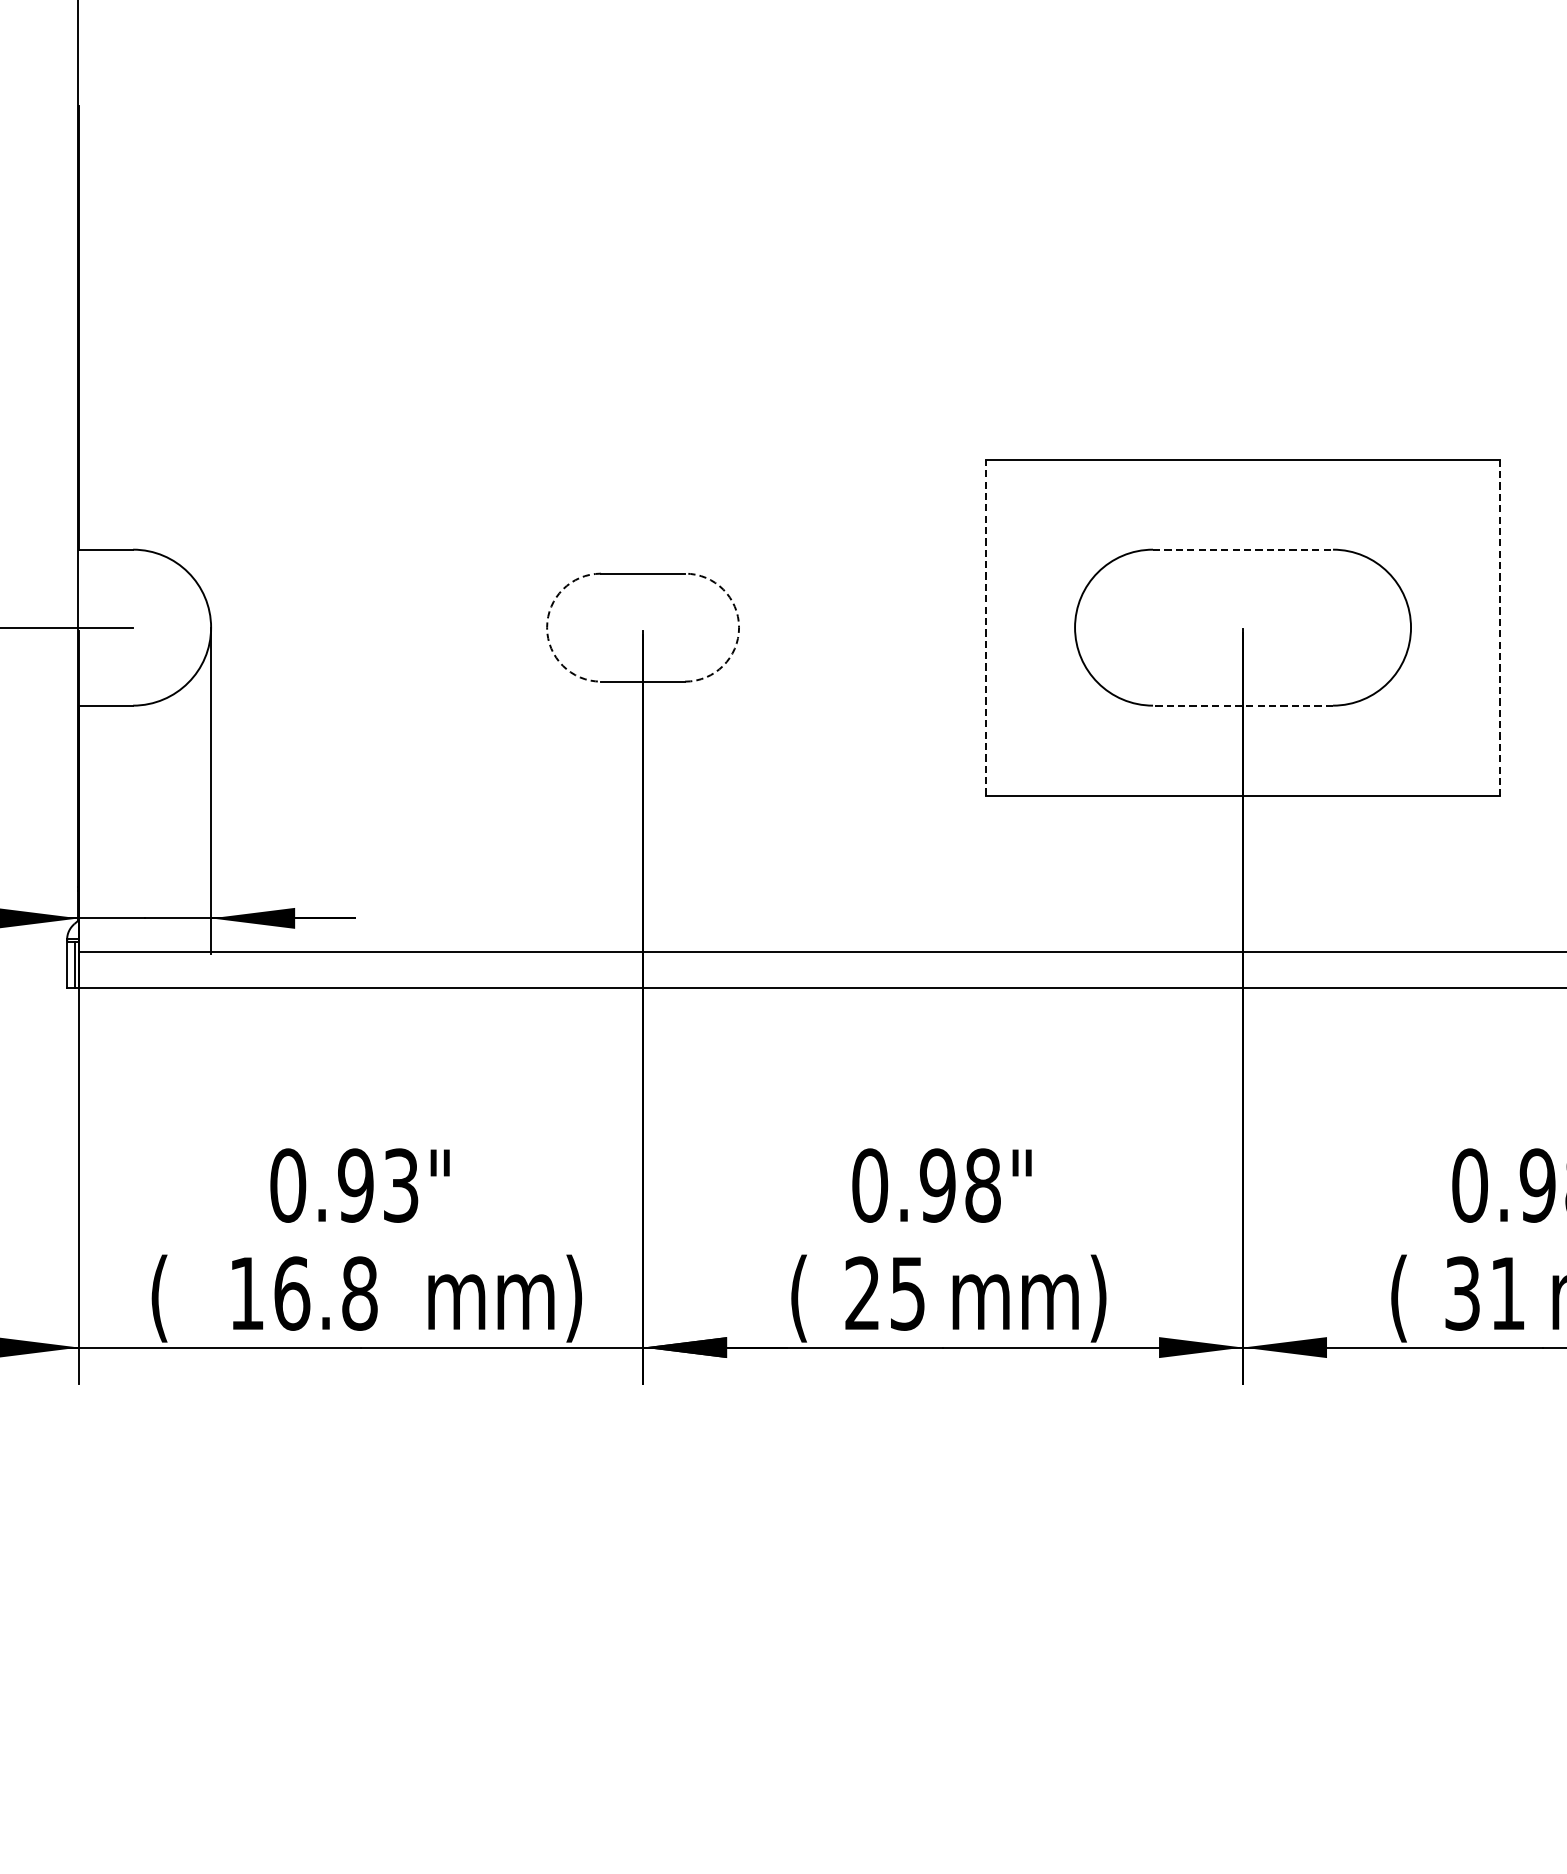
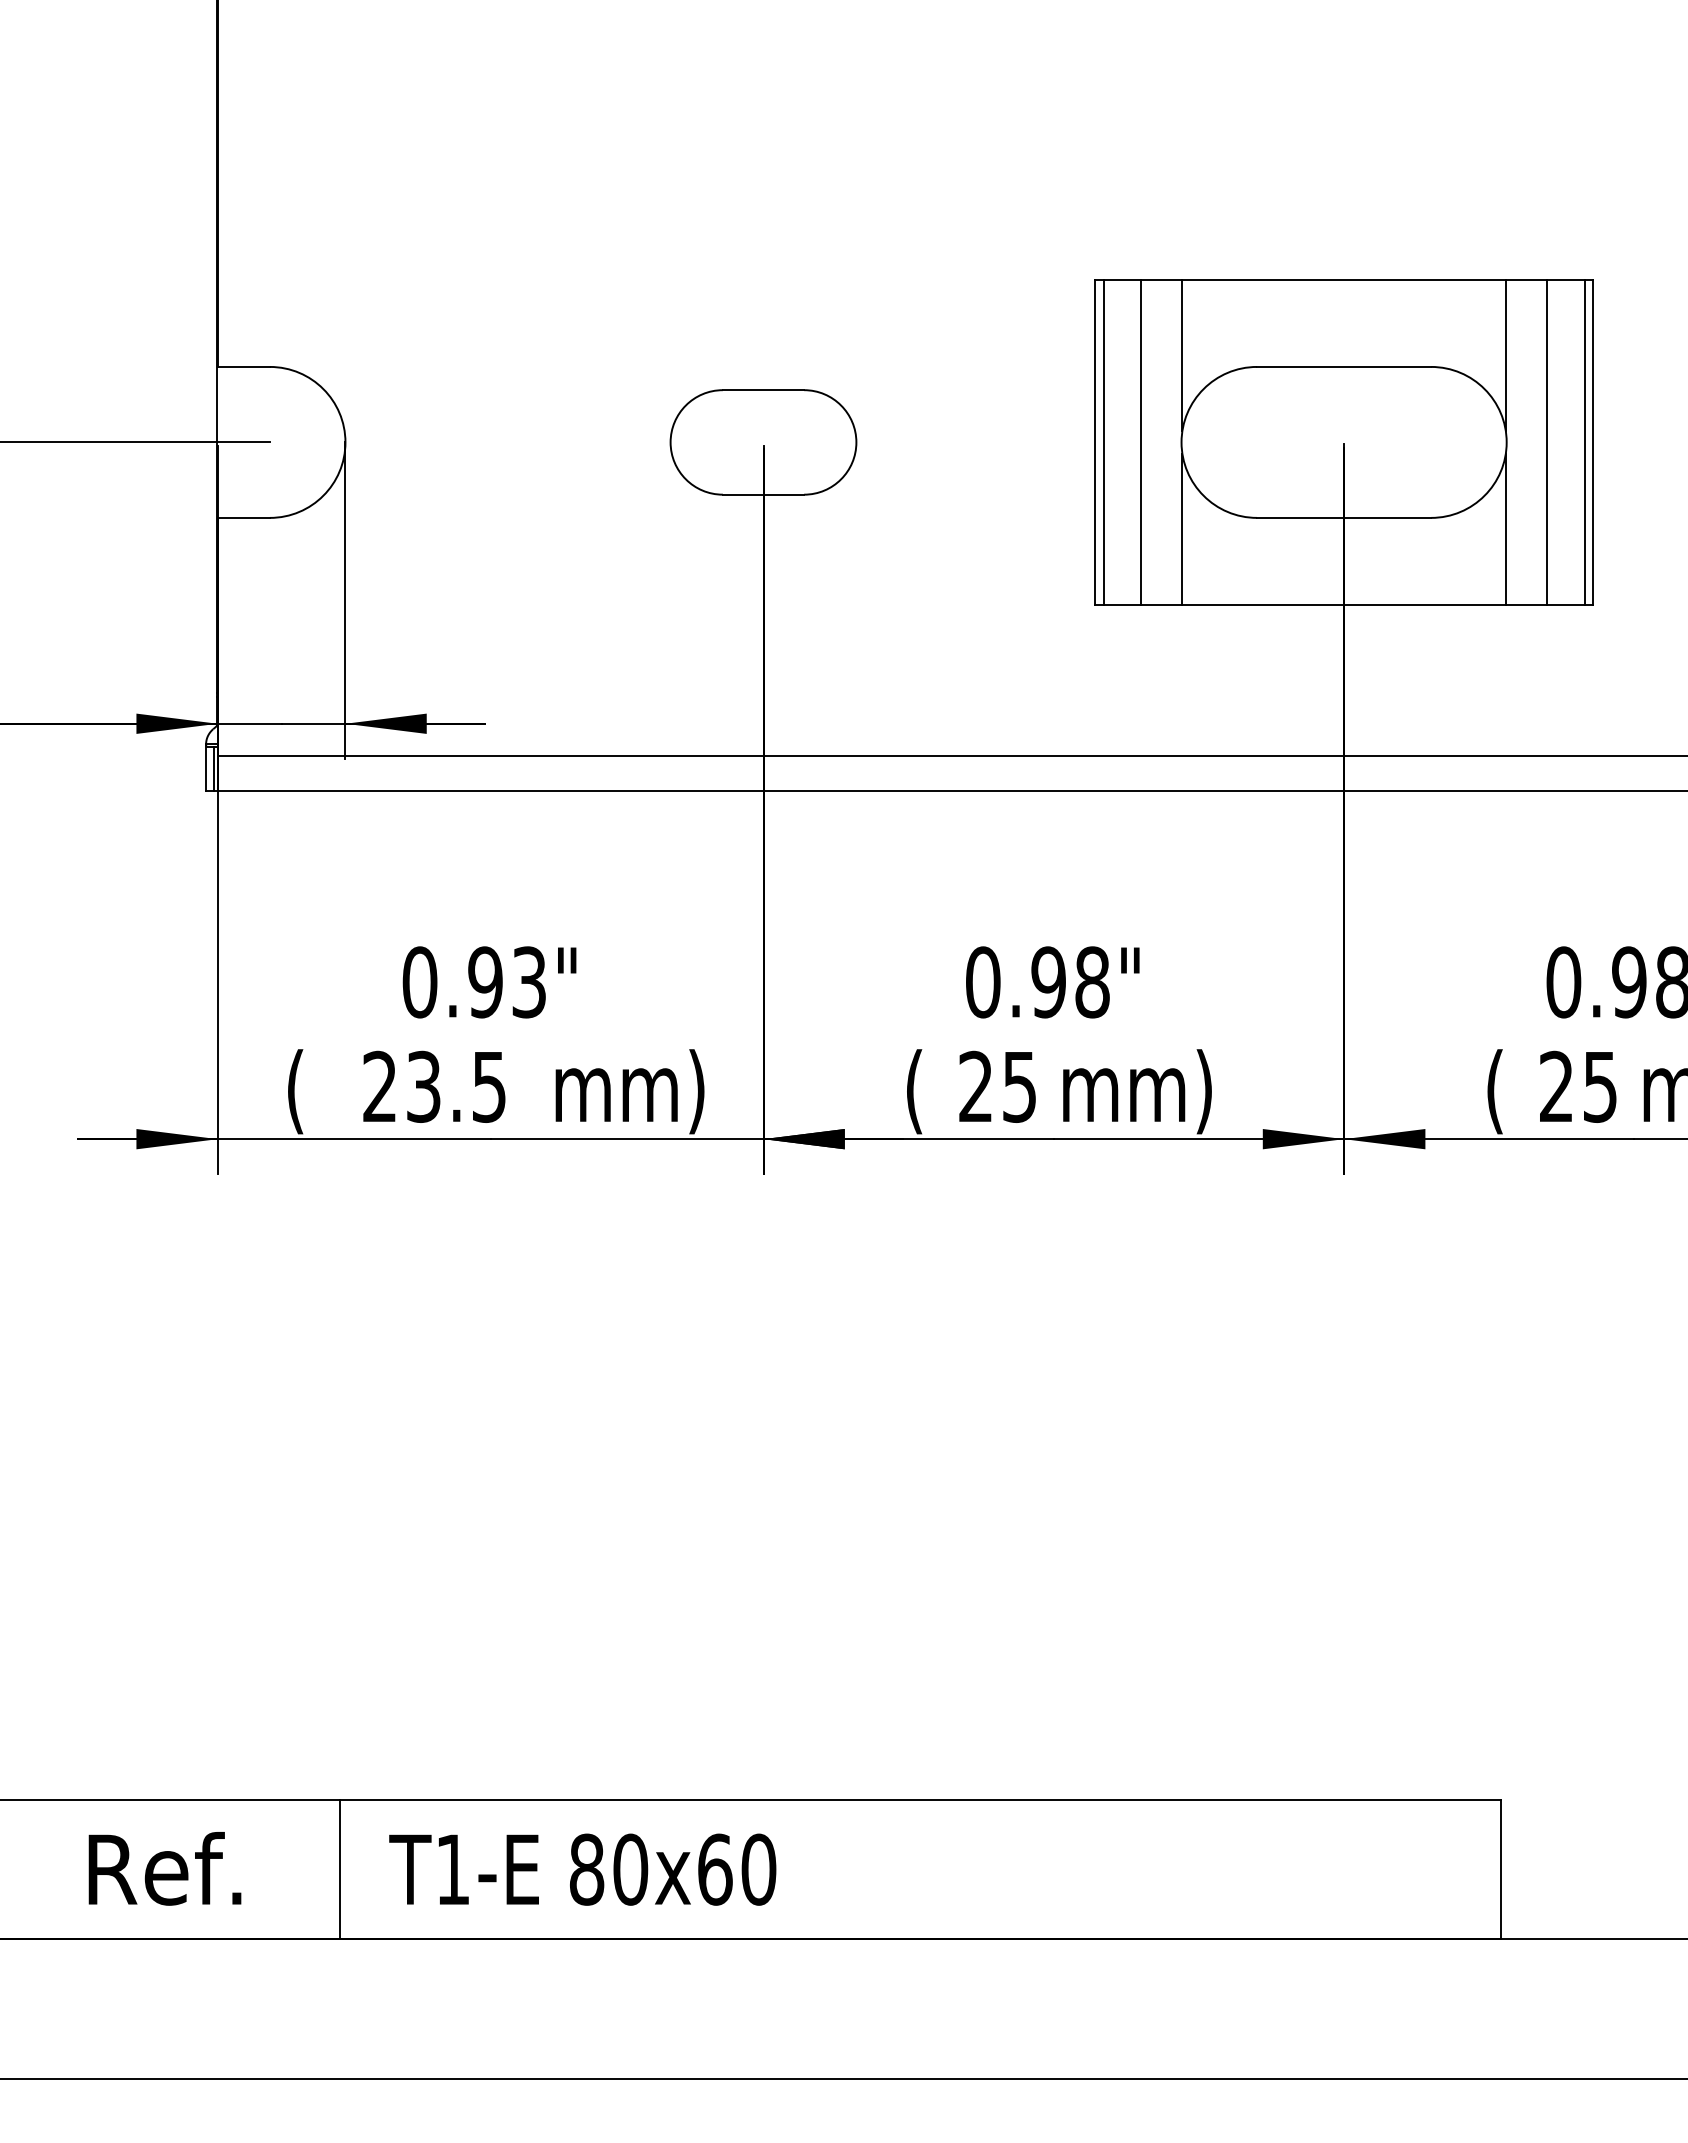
line: (1076, 537) -> (1182, 355), added
line: (1409, 537) -> (1505, 355), added
line: (1243, 549) -> (1344, 366), dashed -> solid
arc: (546, 627) -> (670, 442), dashed -> solid
arc: (739, 627) -> (856, 442), dashed -> solid
line: (986, 627) -> (1095, 442), dashed -> solid
line: (994, 627) -> (1103, 442), added
line: (1033, 627) -> (1141, 442), added
line: (1452, 627) -> (1546, 442), added
line: (1491, 627) -> (1584, 442), added
line: (1499, 627) -> (1592, 442), dashed -> solid
line: (1242, 705) -> (1343, 517), dashed -> solid
line: (1076, 717) -> (1182, 529), added
line: (1409, 717) -> (1505, 529), added
text: (303, 1293) -> (434, 1086), 16.8 -> 23.5
text: (1485, 1293) -> (1578, 1086), 31 -> 25

